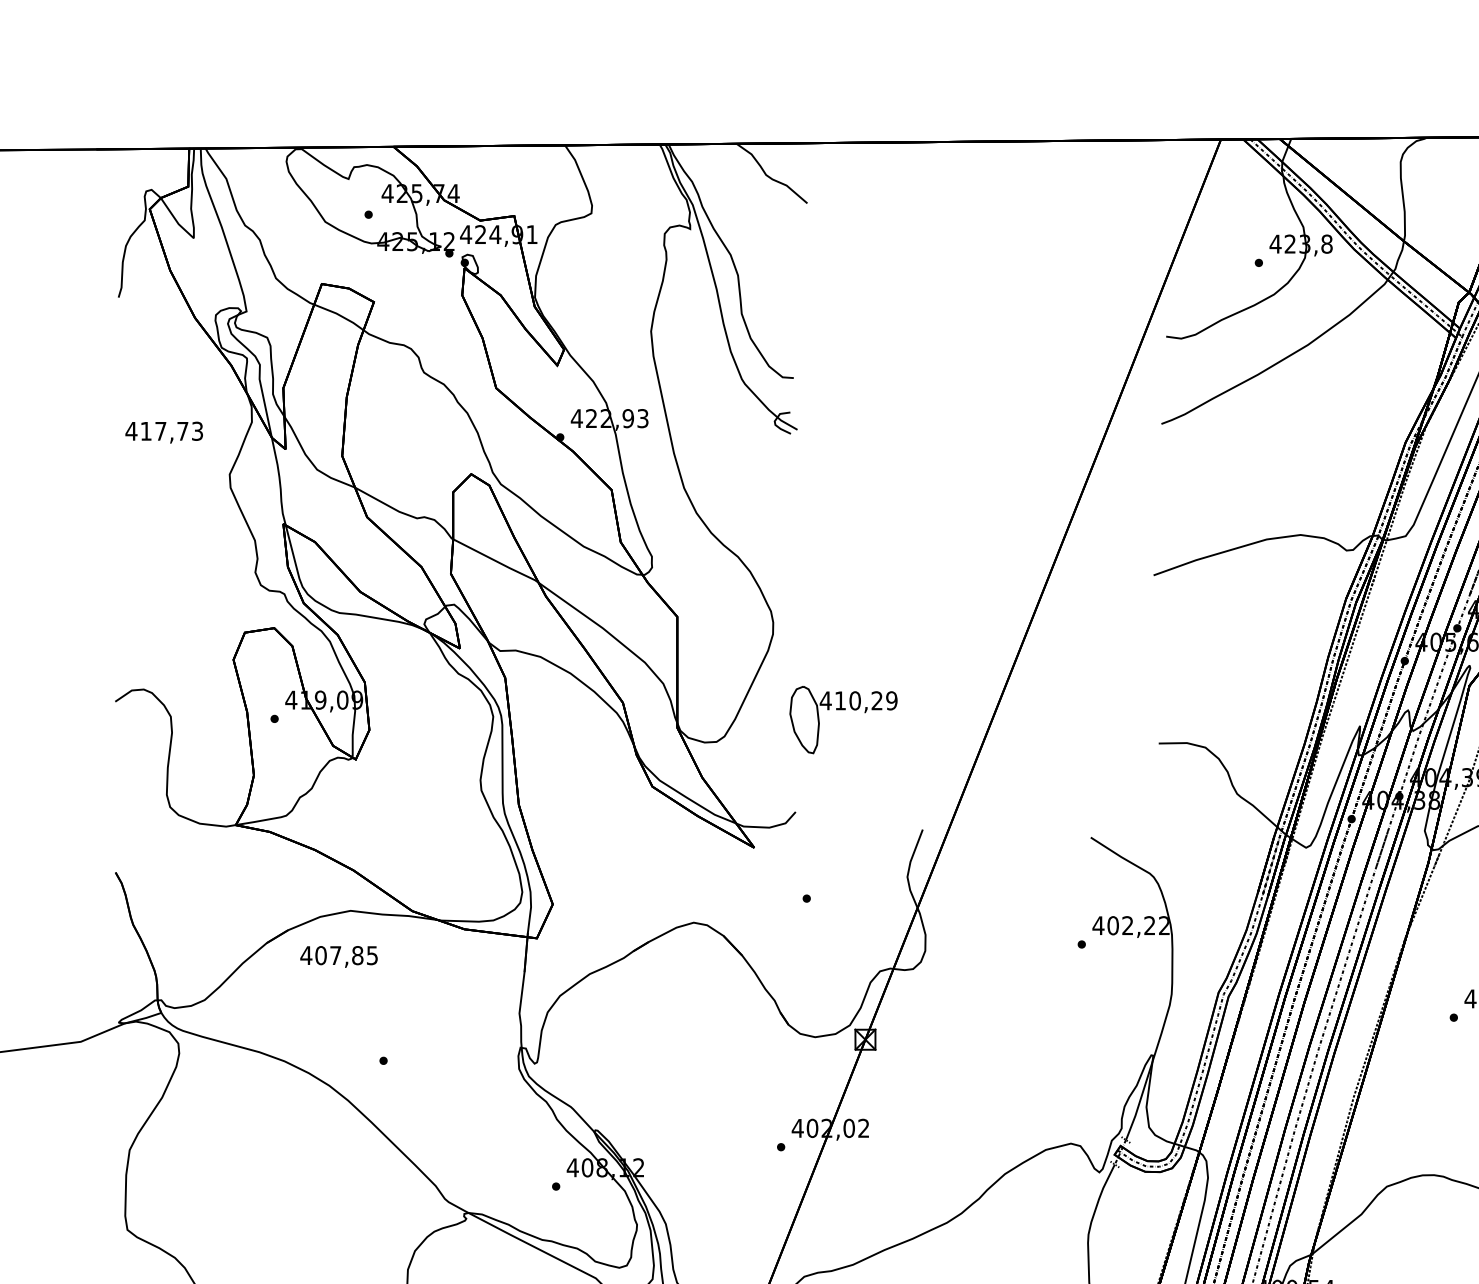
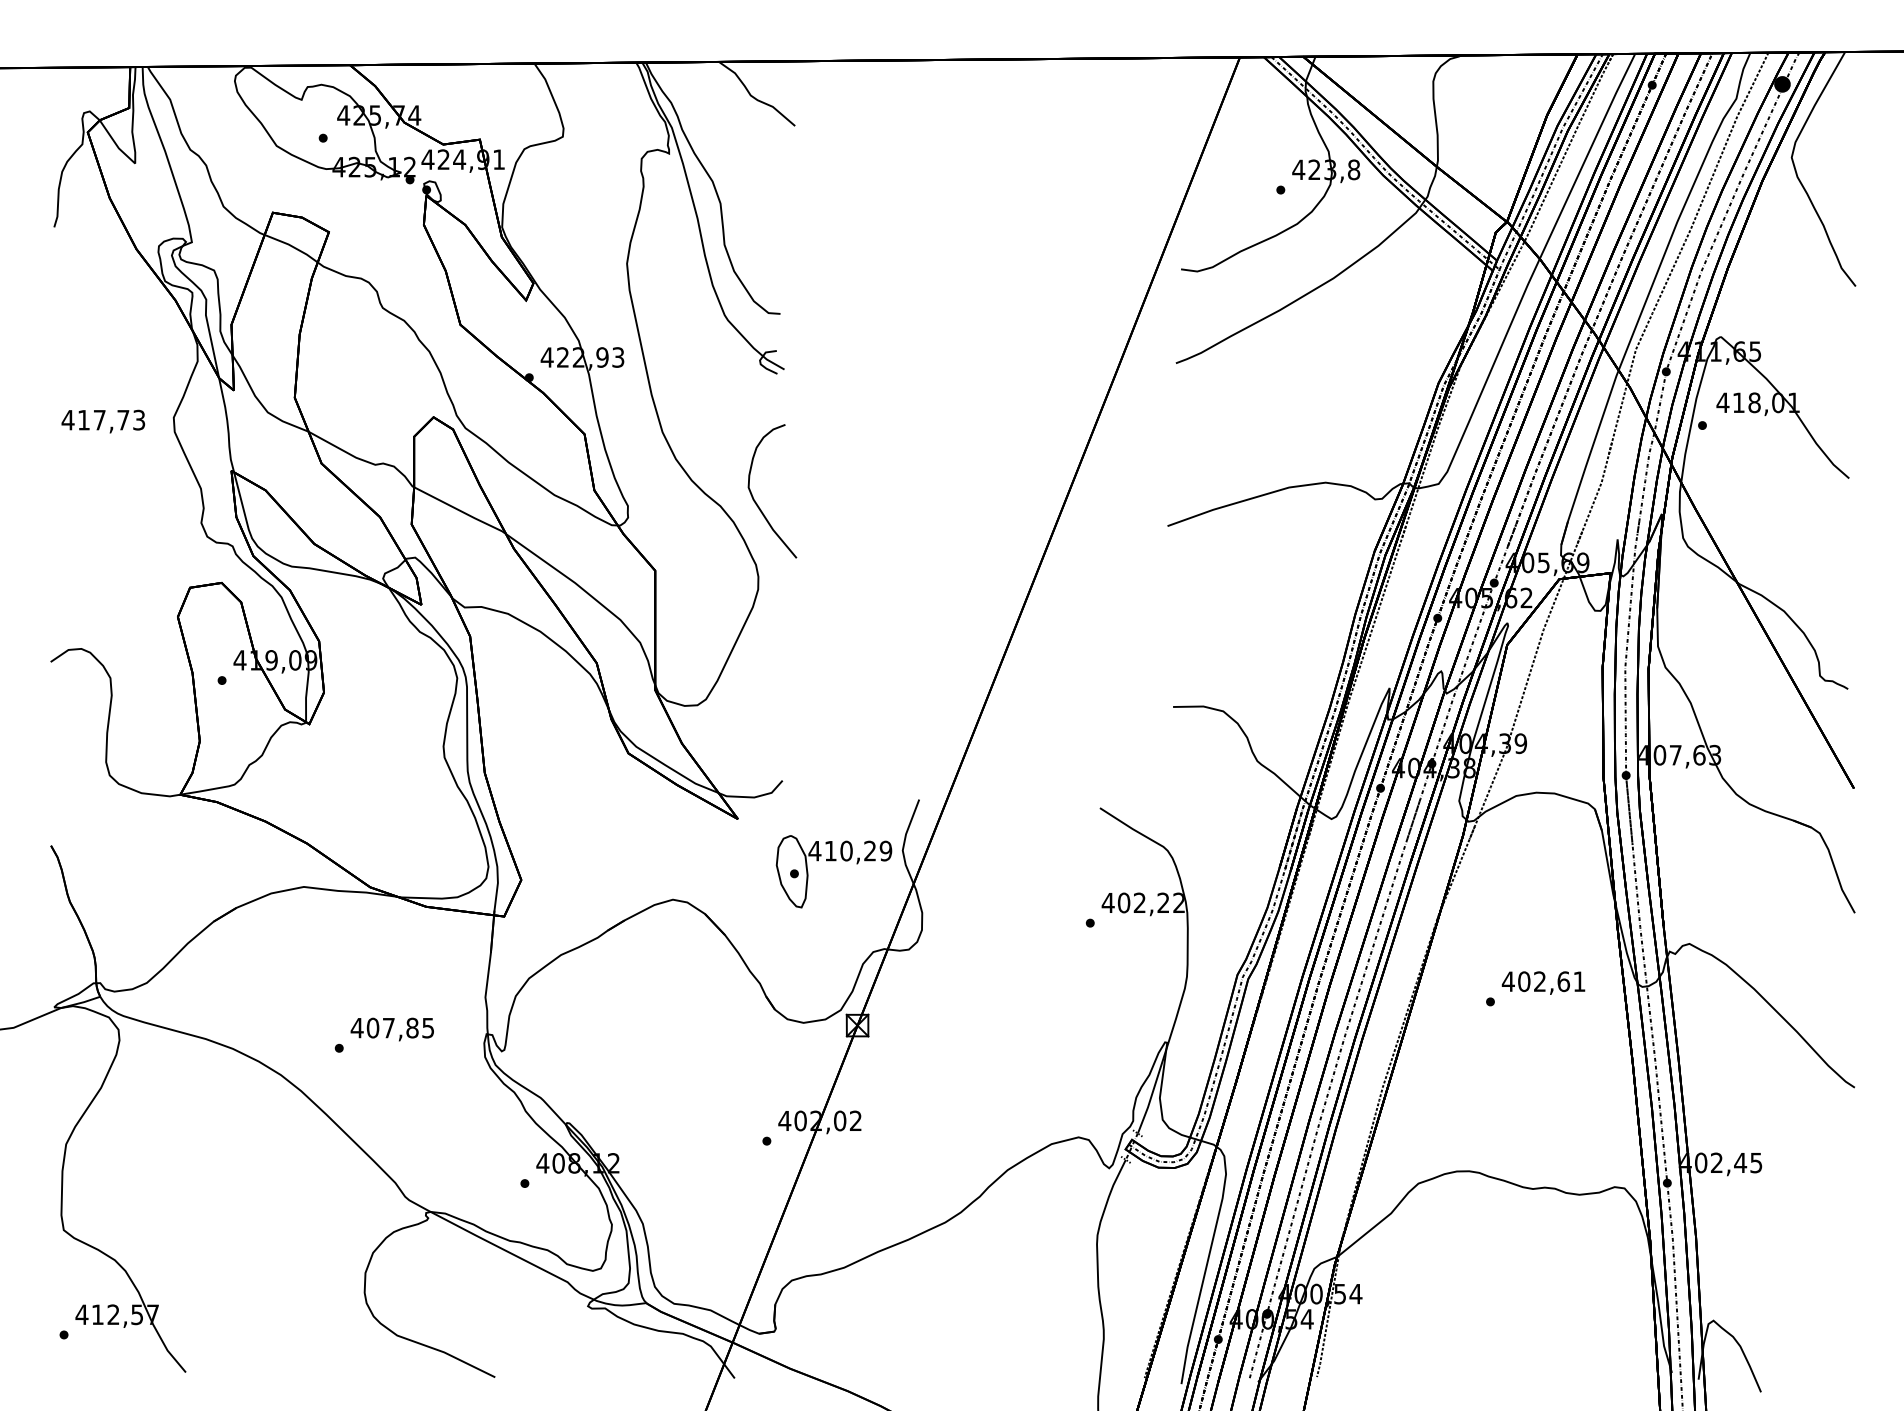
text: (164, 432) -> (103, 421), moved
curve: (772, 554) -> (757, 503), added
part: (843, 710) -> (833, 861), moved
text: (338, 956) -> (391, 1029), moved

